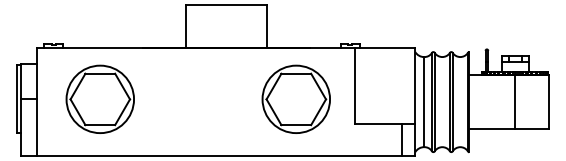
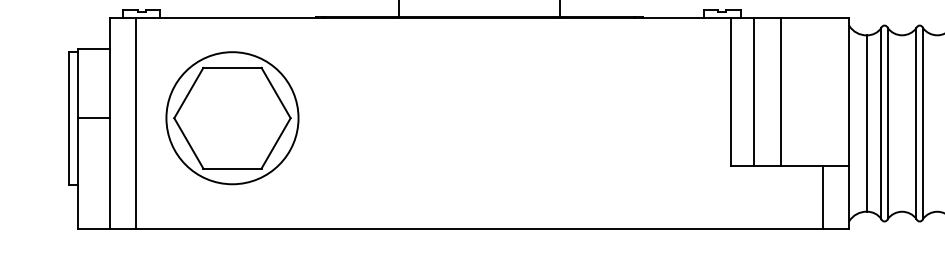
line: (366, 85) -> (753, 91), added
line: (380, 85) -> (781, 91), added
part: (295, 98) -> (614, 116), removed
line: (50, 102) -> (134, 124), added

